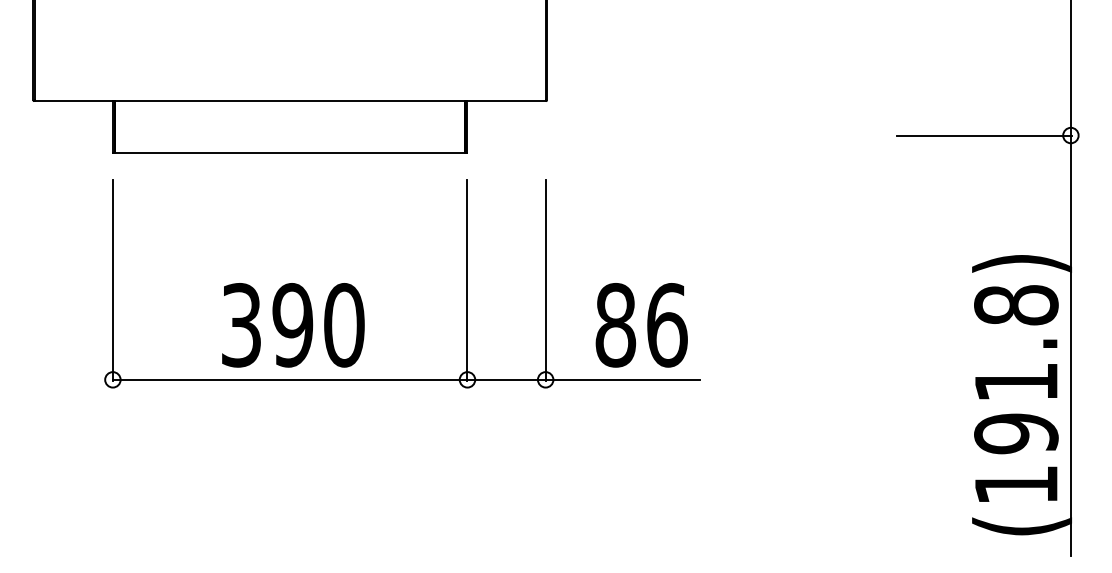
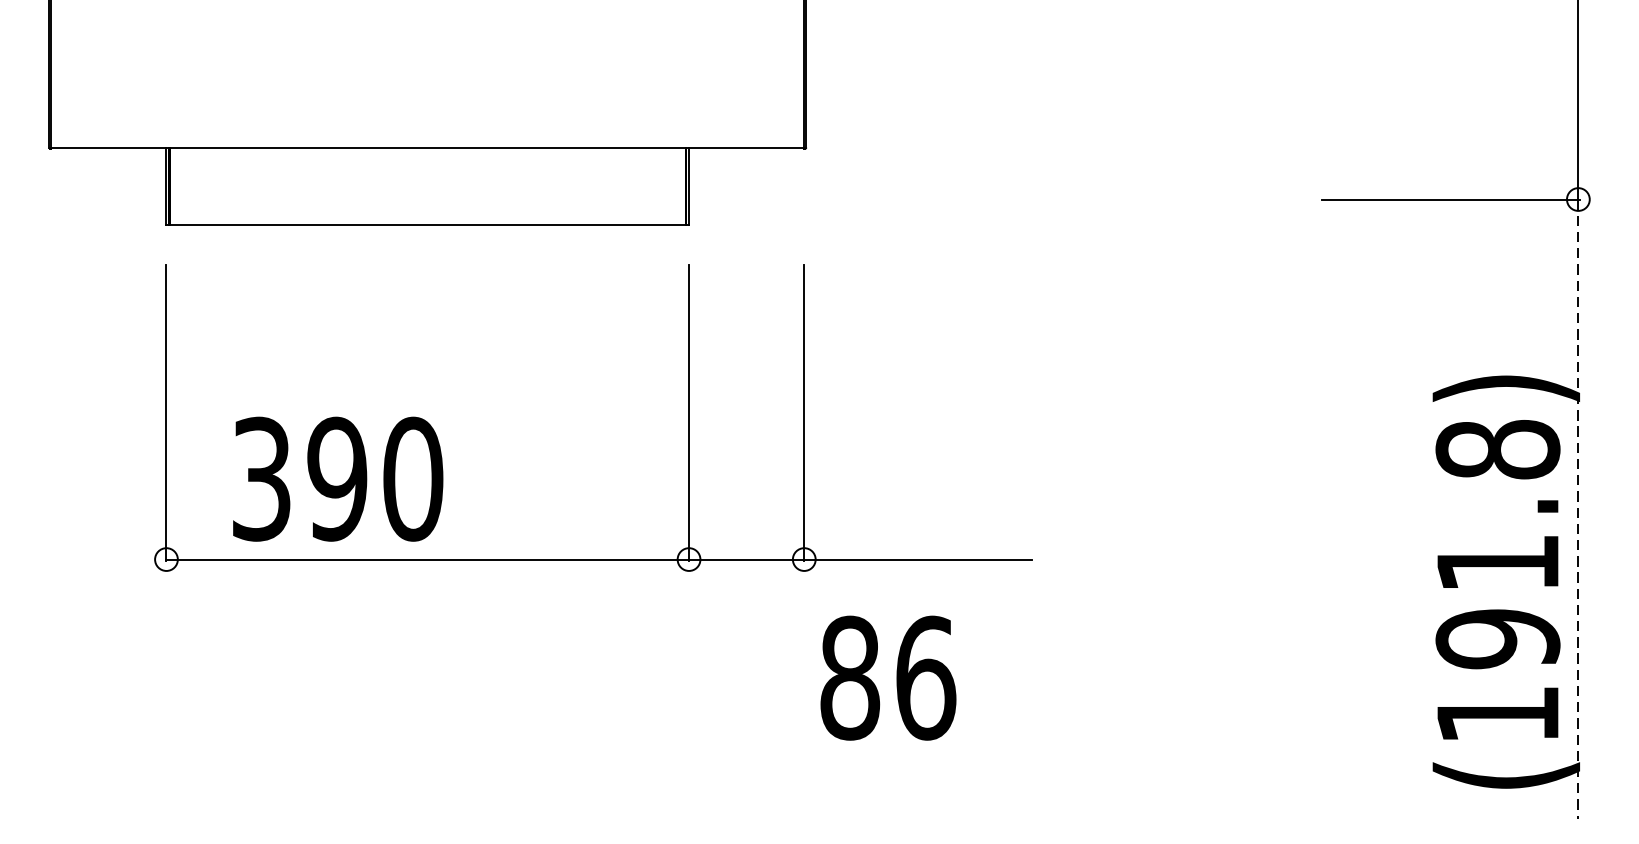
text: (293, 325) -> (338, 479), moved
text: (641, 325) -> (888, 678), moved
line: (1070, 346) -> (1577, 510), solid -> dashed

